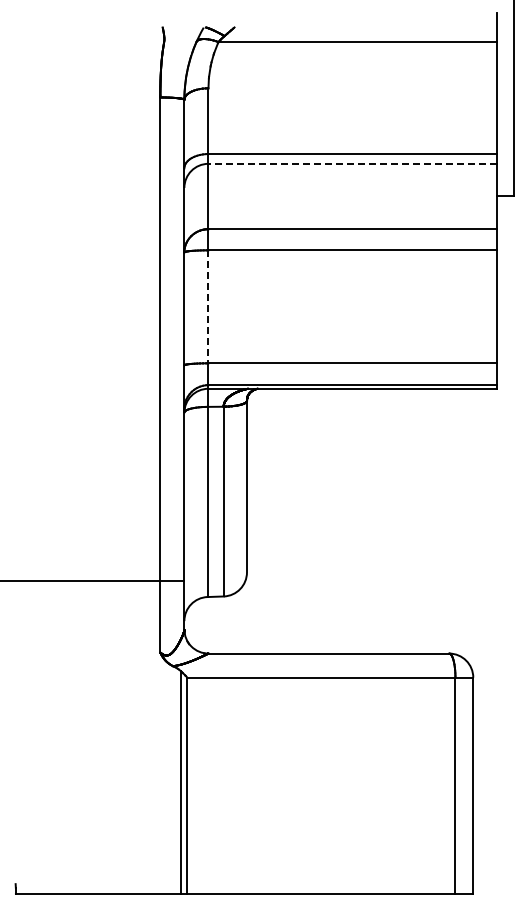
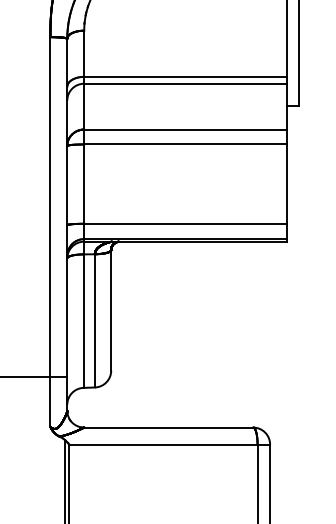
line: (352, 163) -> (185, 83), dashed -> solid
line: (208, 307) -> (84, 184), dashed -> solid

